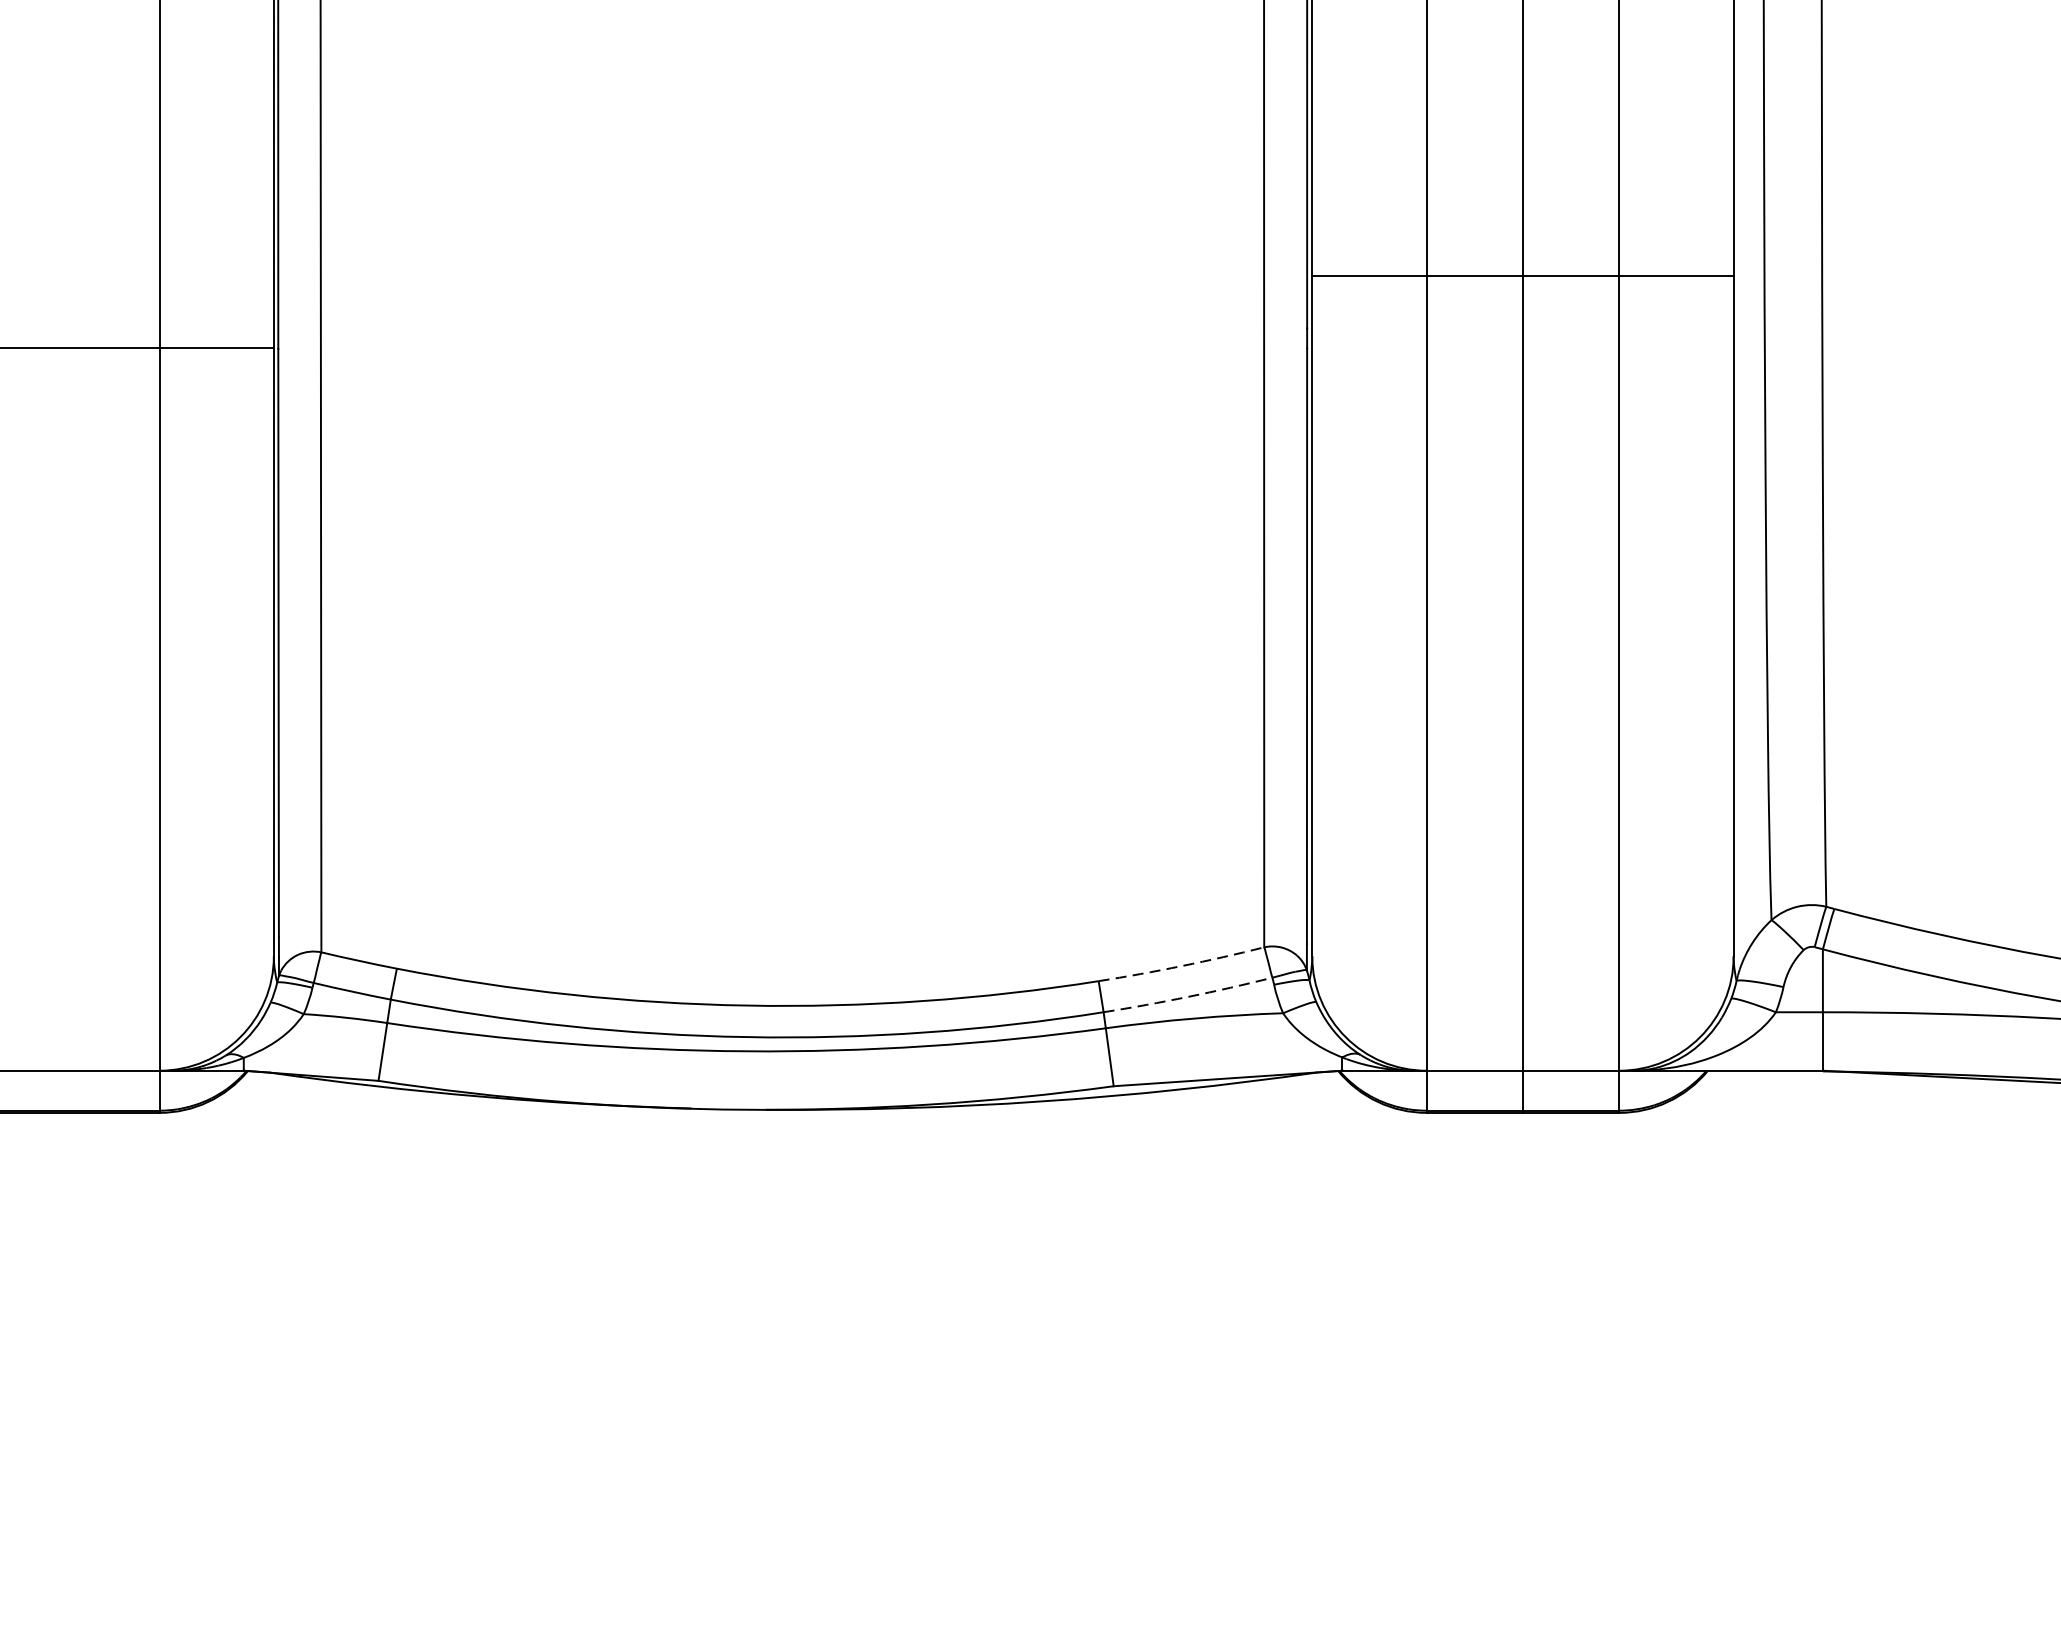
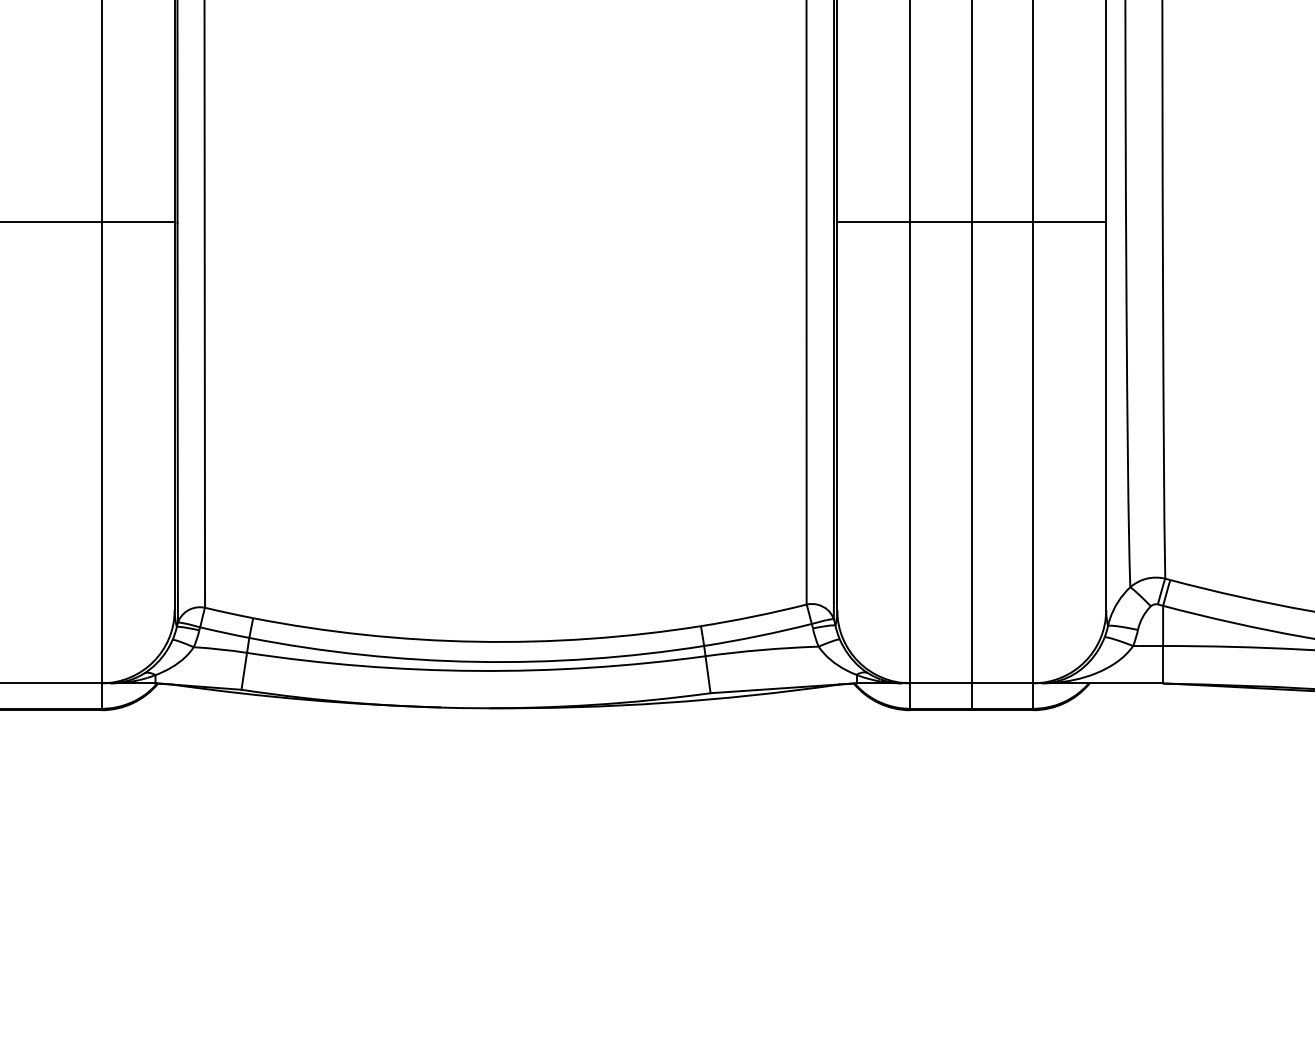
line: (1522, 276) -> (971, 222), moved
arc: (1182, 966) -> (754, 616), dashed -> solid
arc: (1188, 997) -> (758, 636), dashed -> solid

